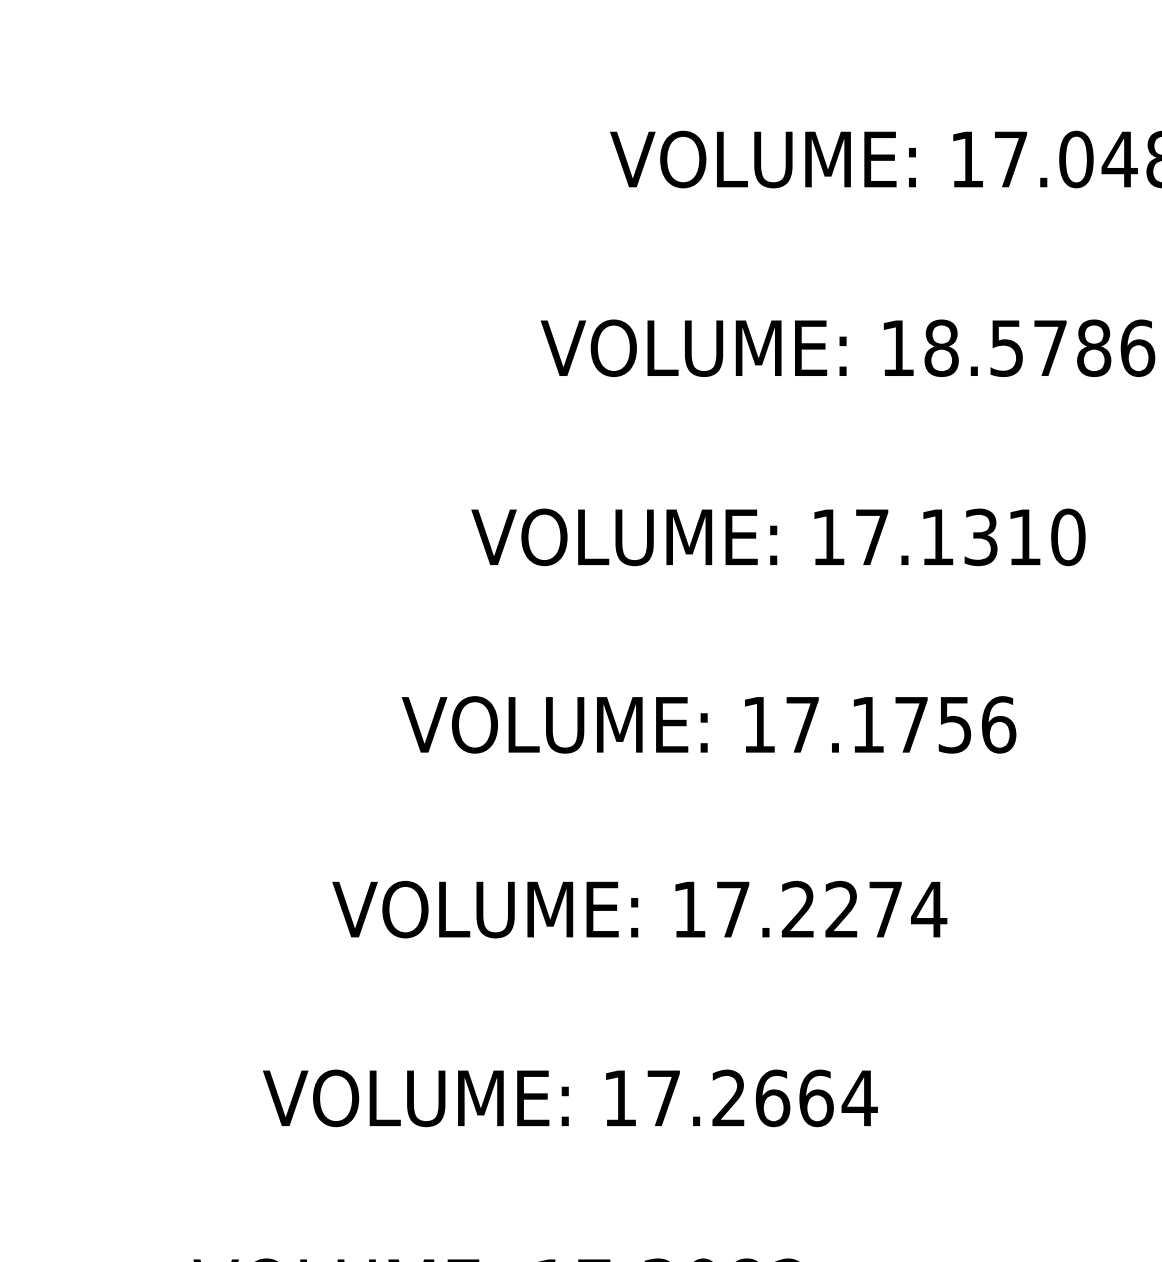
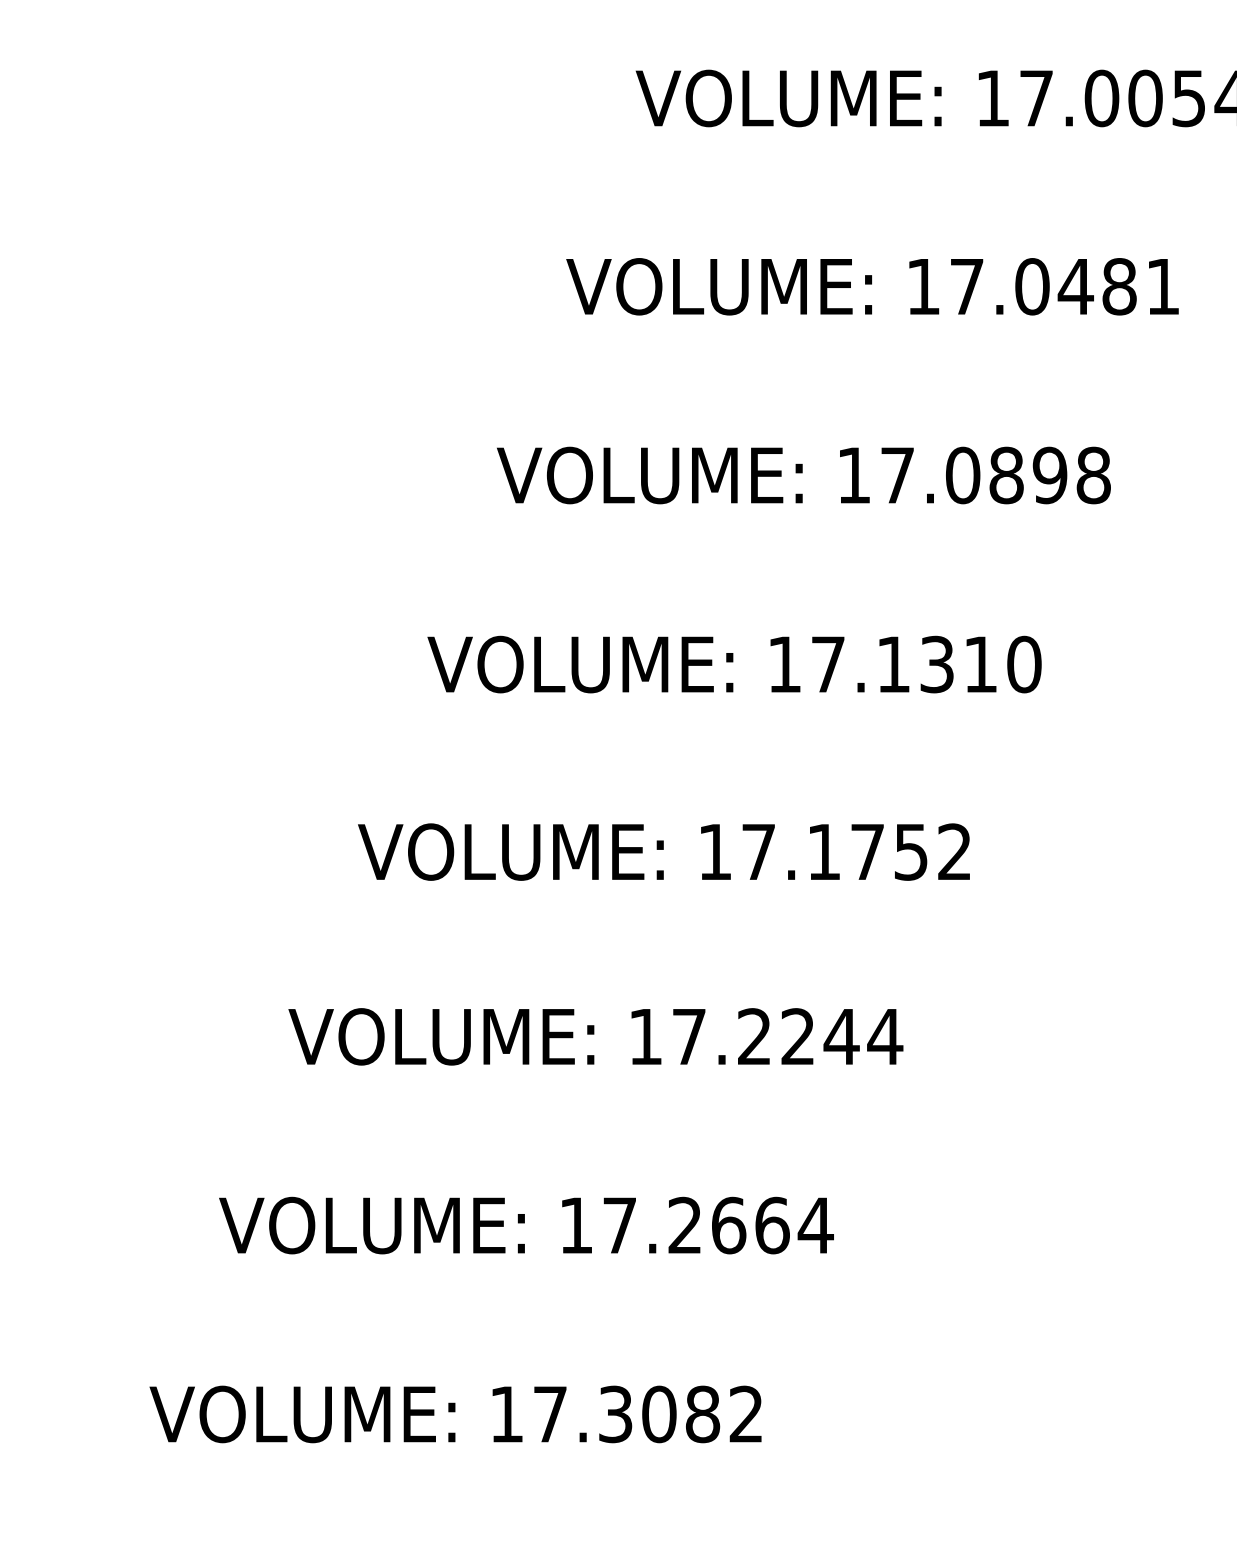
text: (1039, 348) -> (995, 475), 18.5786 -> 17.0898
text: (999, 724) -> (955, 851), 17.1756 -> 17.1752
text: (885, 909) -> (841, 1036), 17.2274 -> 17.2244

